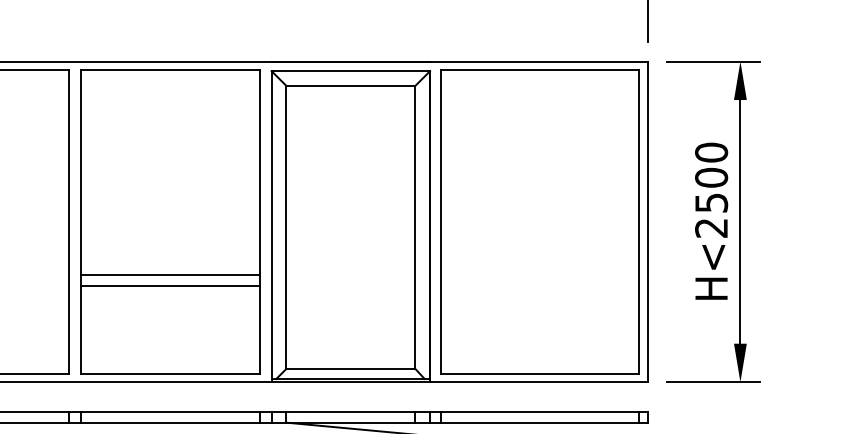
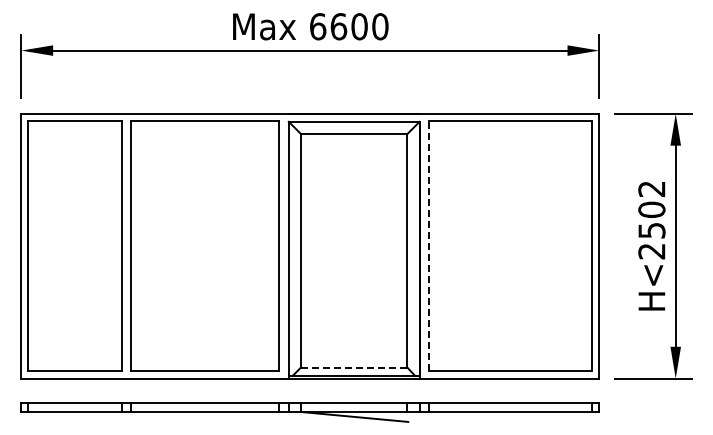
text: (711, 151) -> (651, 188), H<2500 -> H<2502
line: (440, 220) -> (428, 245), solid -> dashed
line: (170, 274) -> (205, 289), removed
line: (170, 286) -> (205, 299), removed
line: (351, 368) -> (354, 367), solid -> dashed

